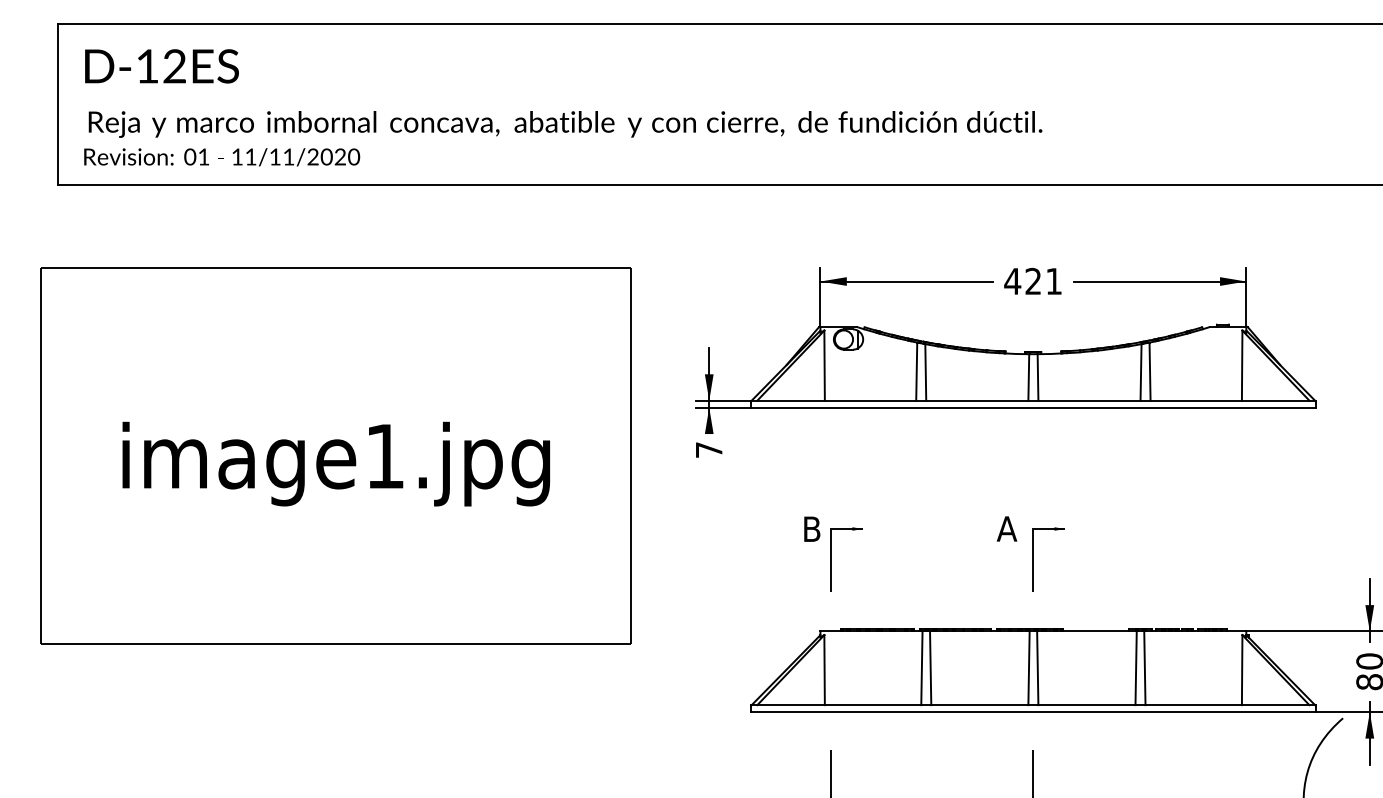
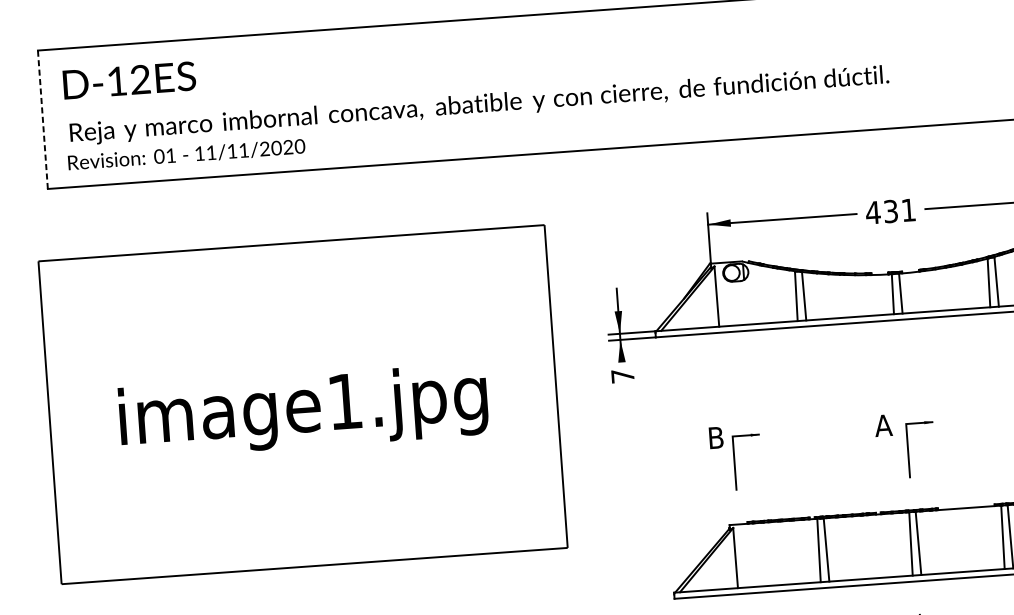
line: (58, 104) -> (43, 119), solid -> dashed
text: (1033, 281) -> (891, 211), 421 -> 431

